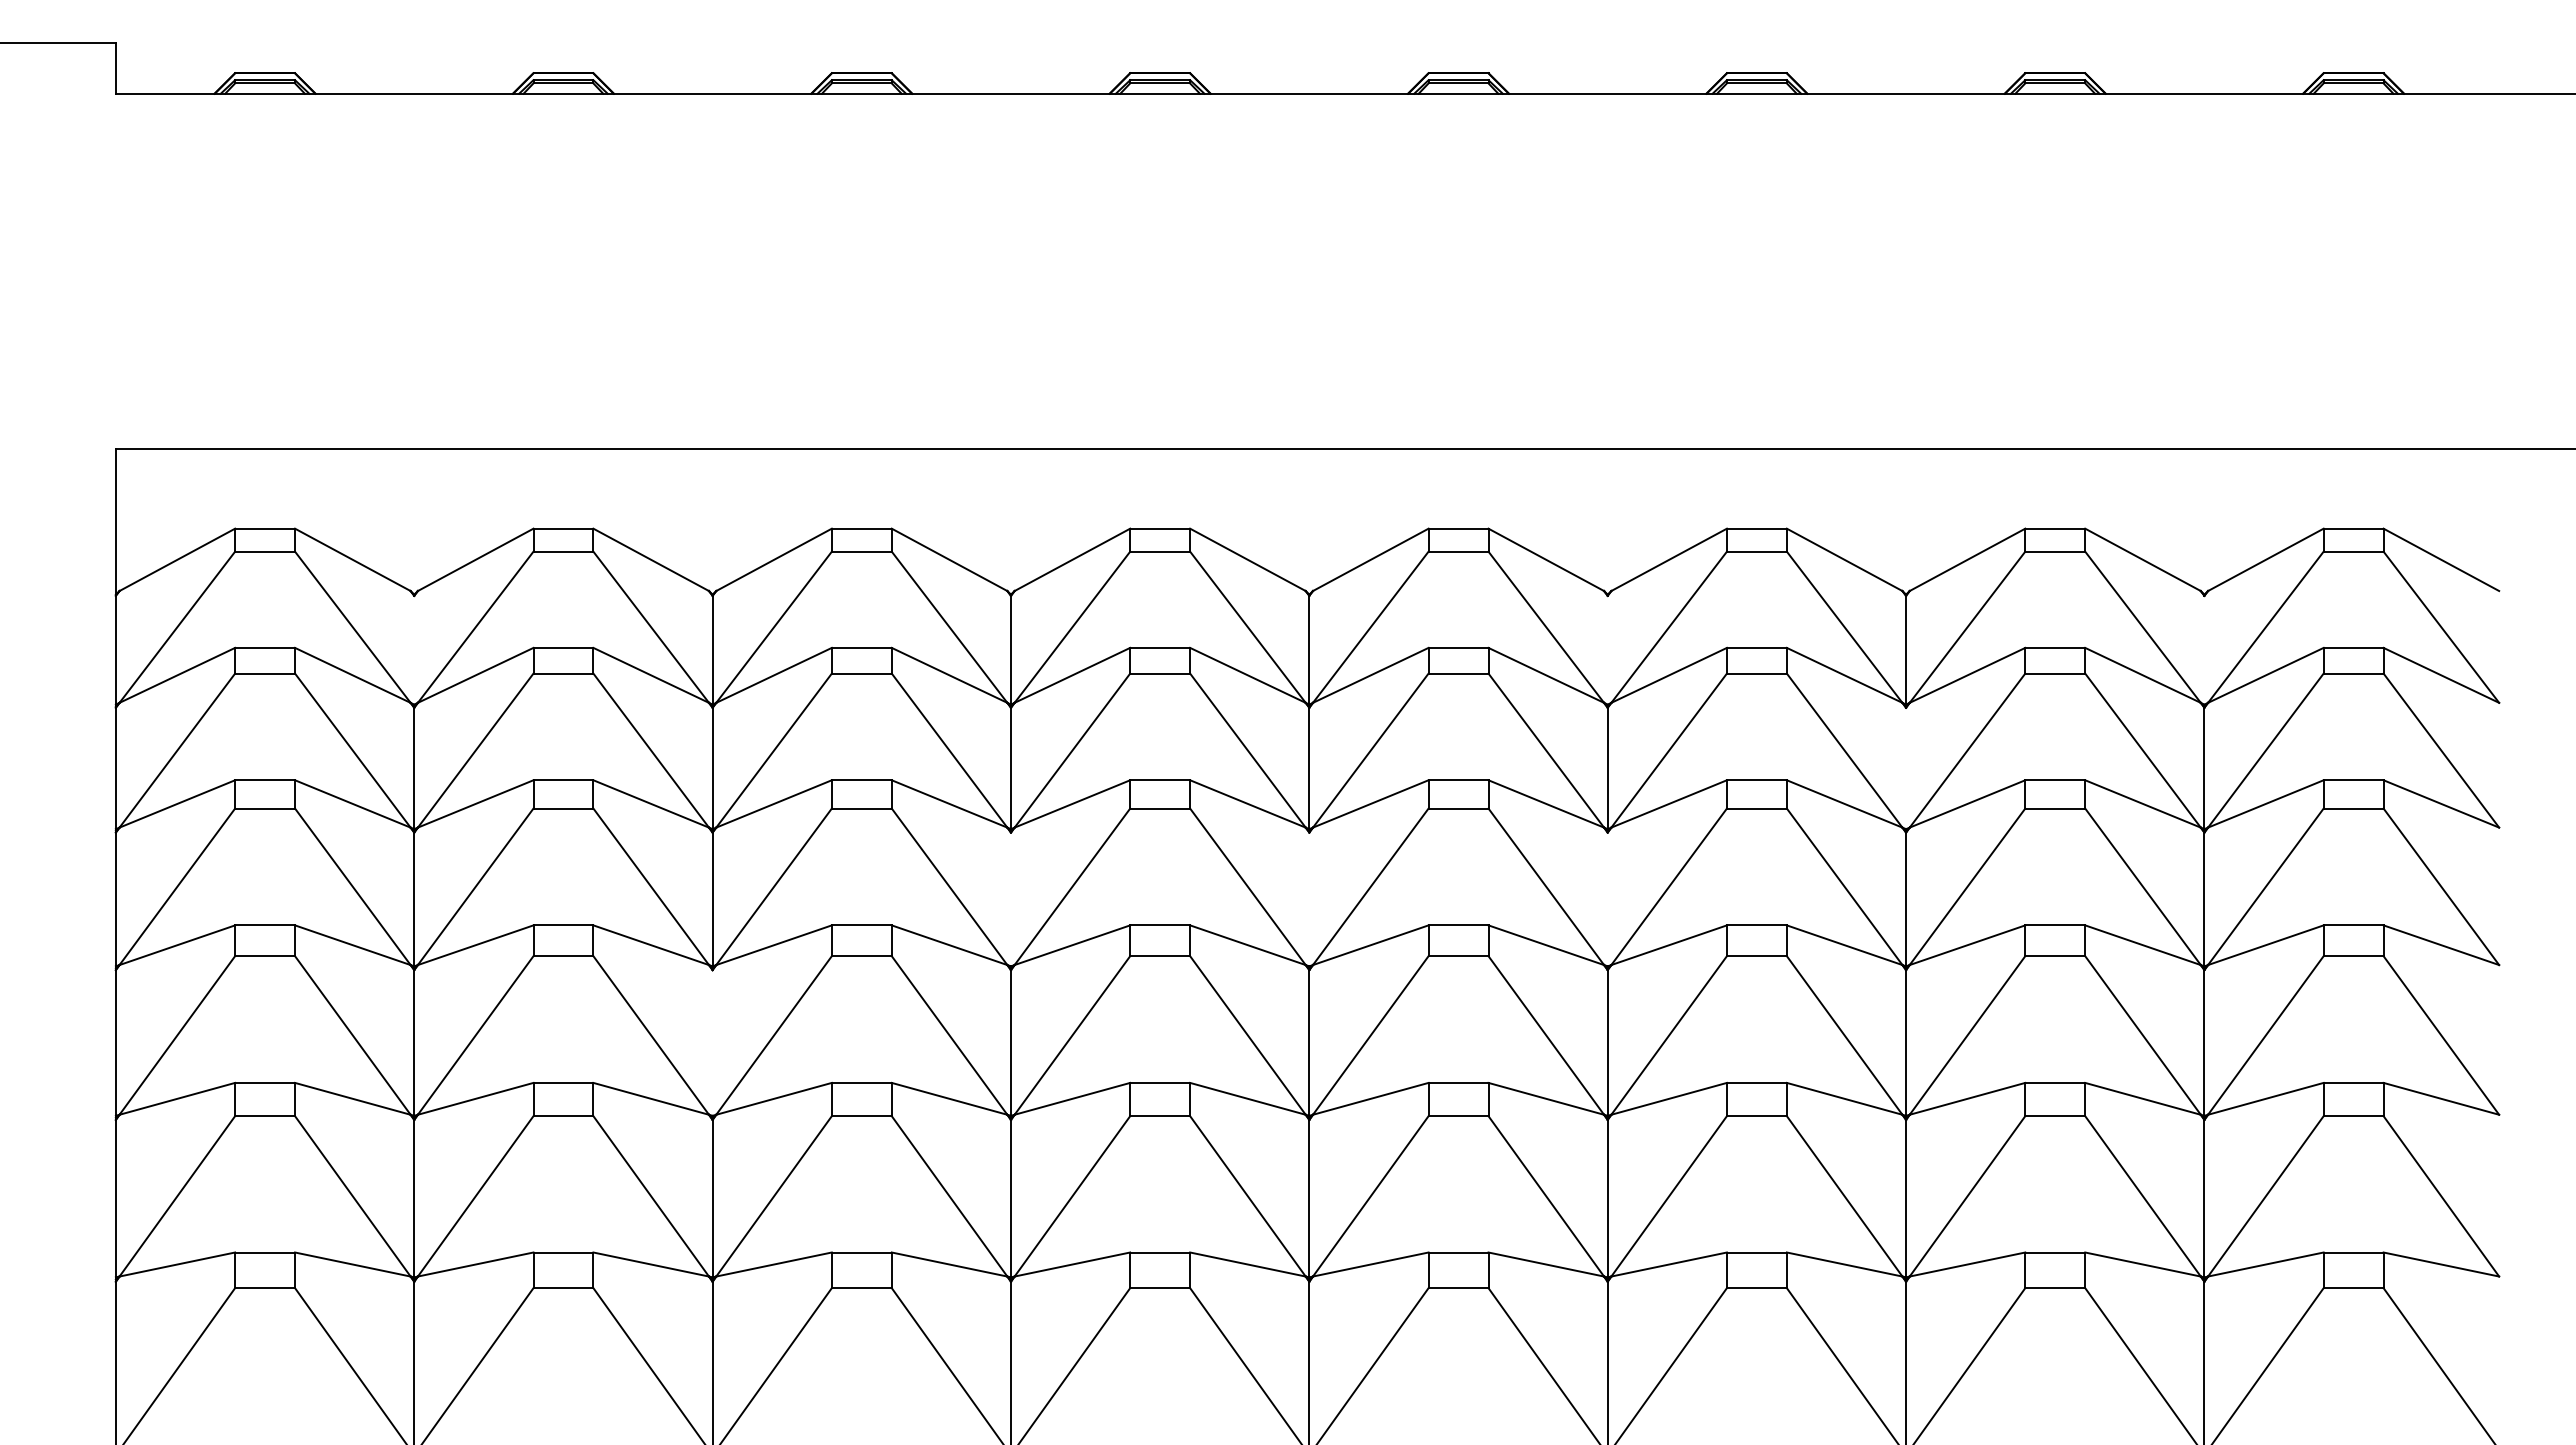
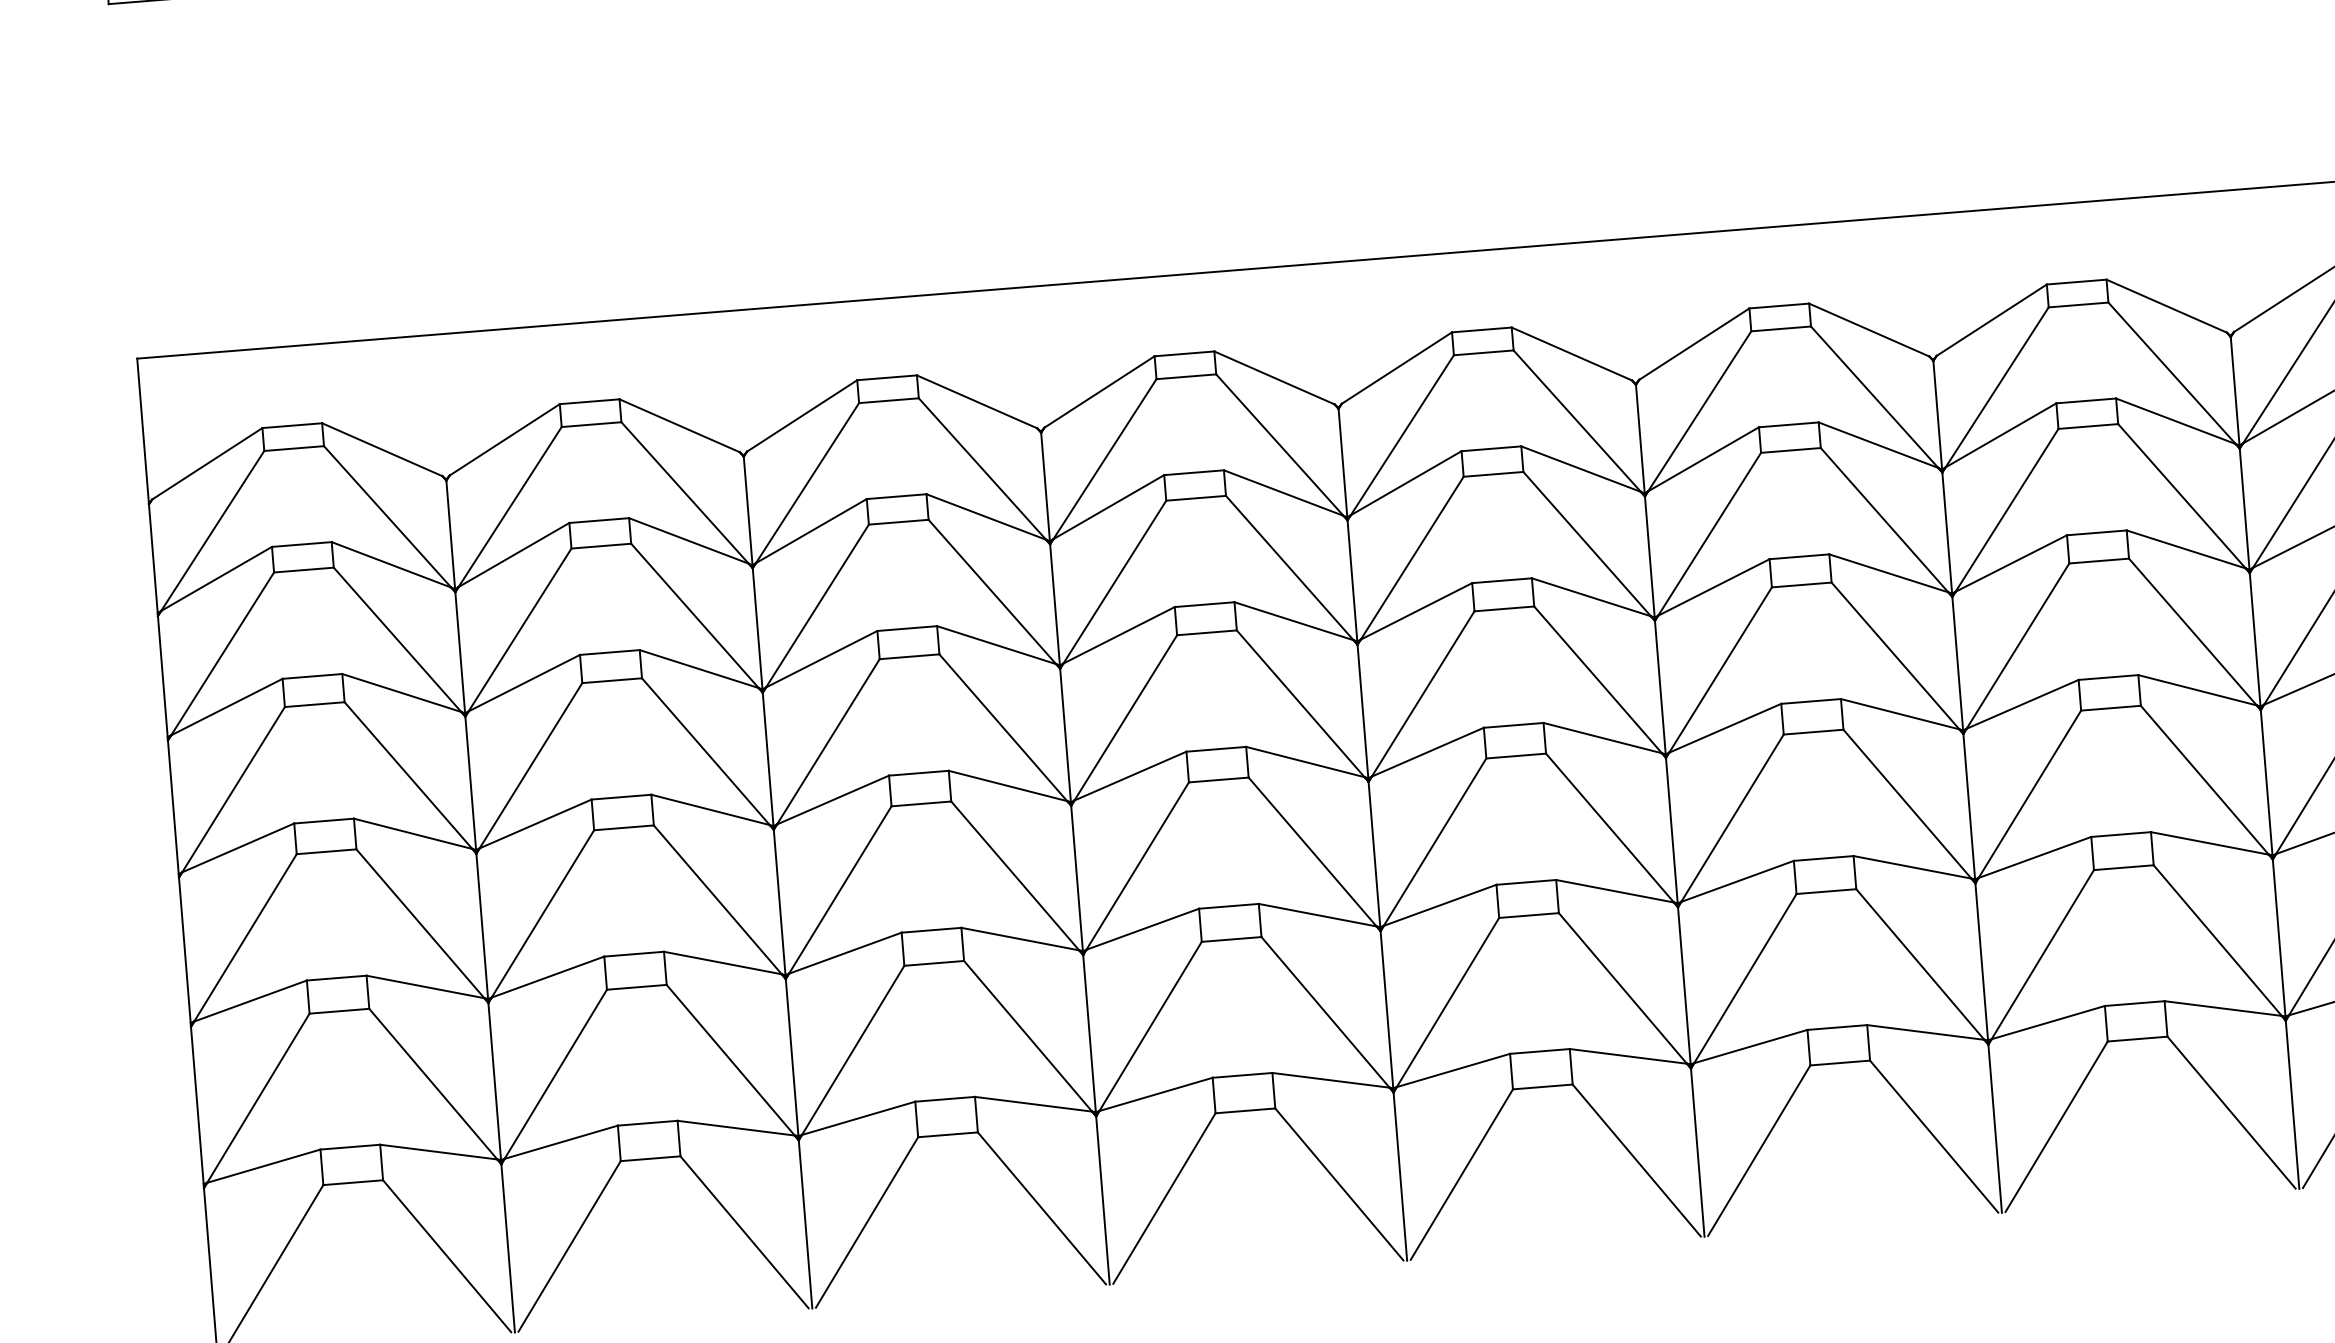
line: (414, 649) -> (450, 534), added
line: (1607, 649) -> (1640, 438), added
line: (2204, 649) -> (2235, 390), added
line: (1906, 768) -> (1947, 533), added
line: (1010, 899) -> (1065, 735), added
line: (1309, 899) -> (1363, 711), added
line: (1607, 899) -> (1660, 687), added
line: (712, 1042) -> (779, 901), added

